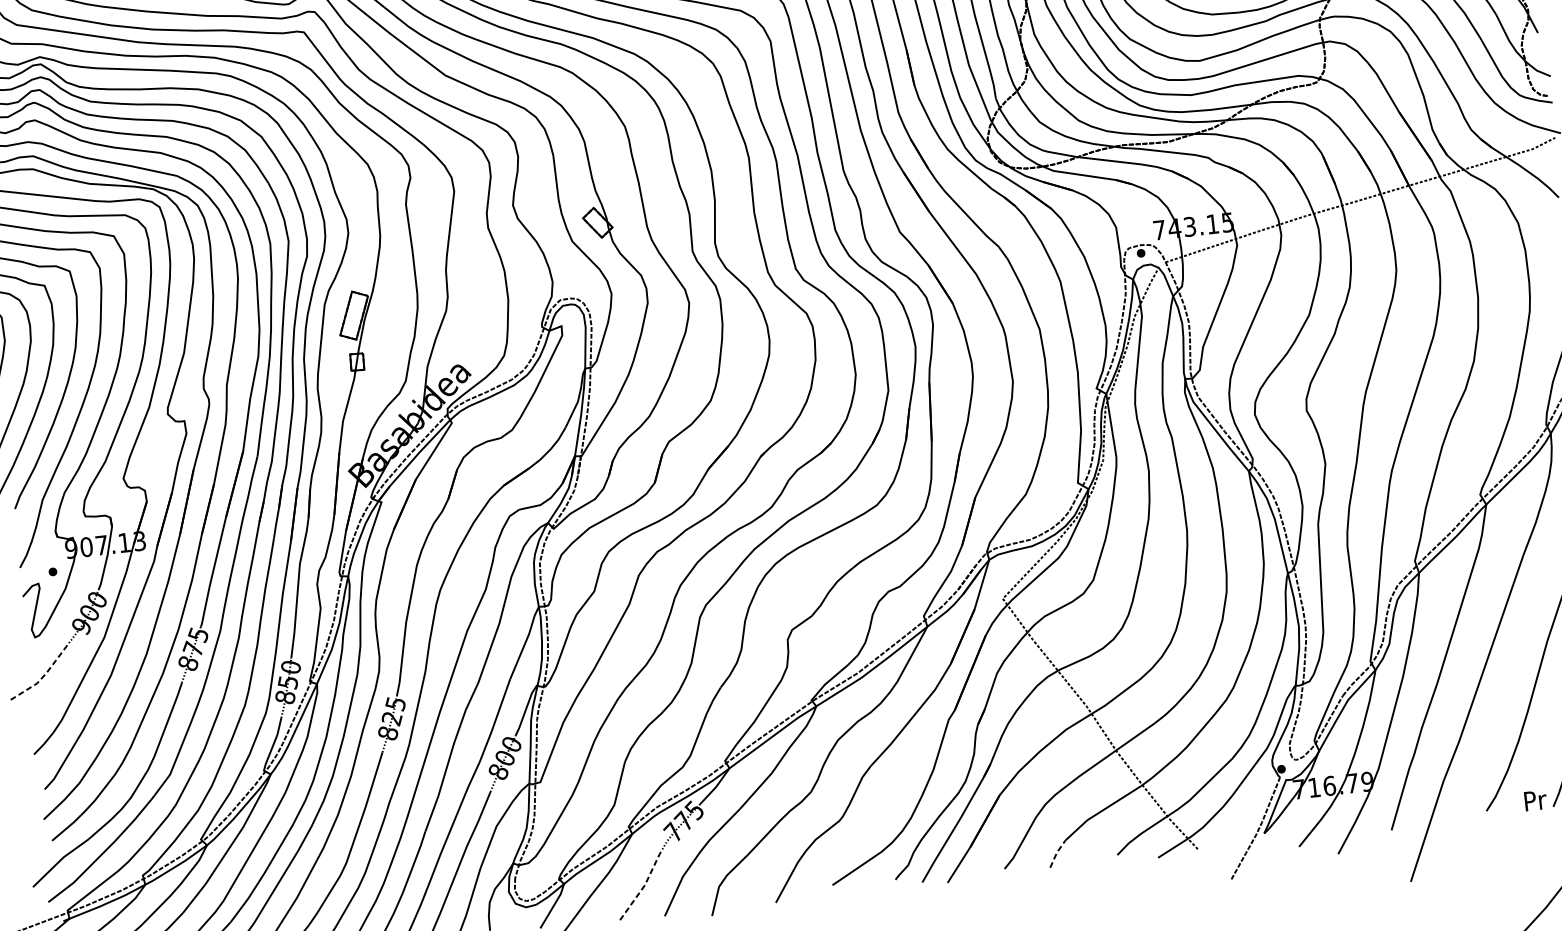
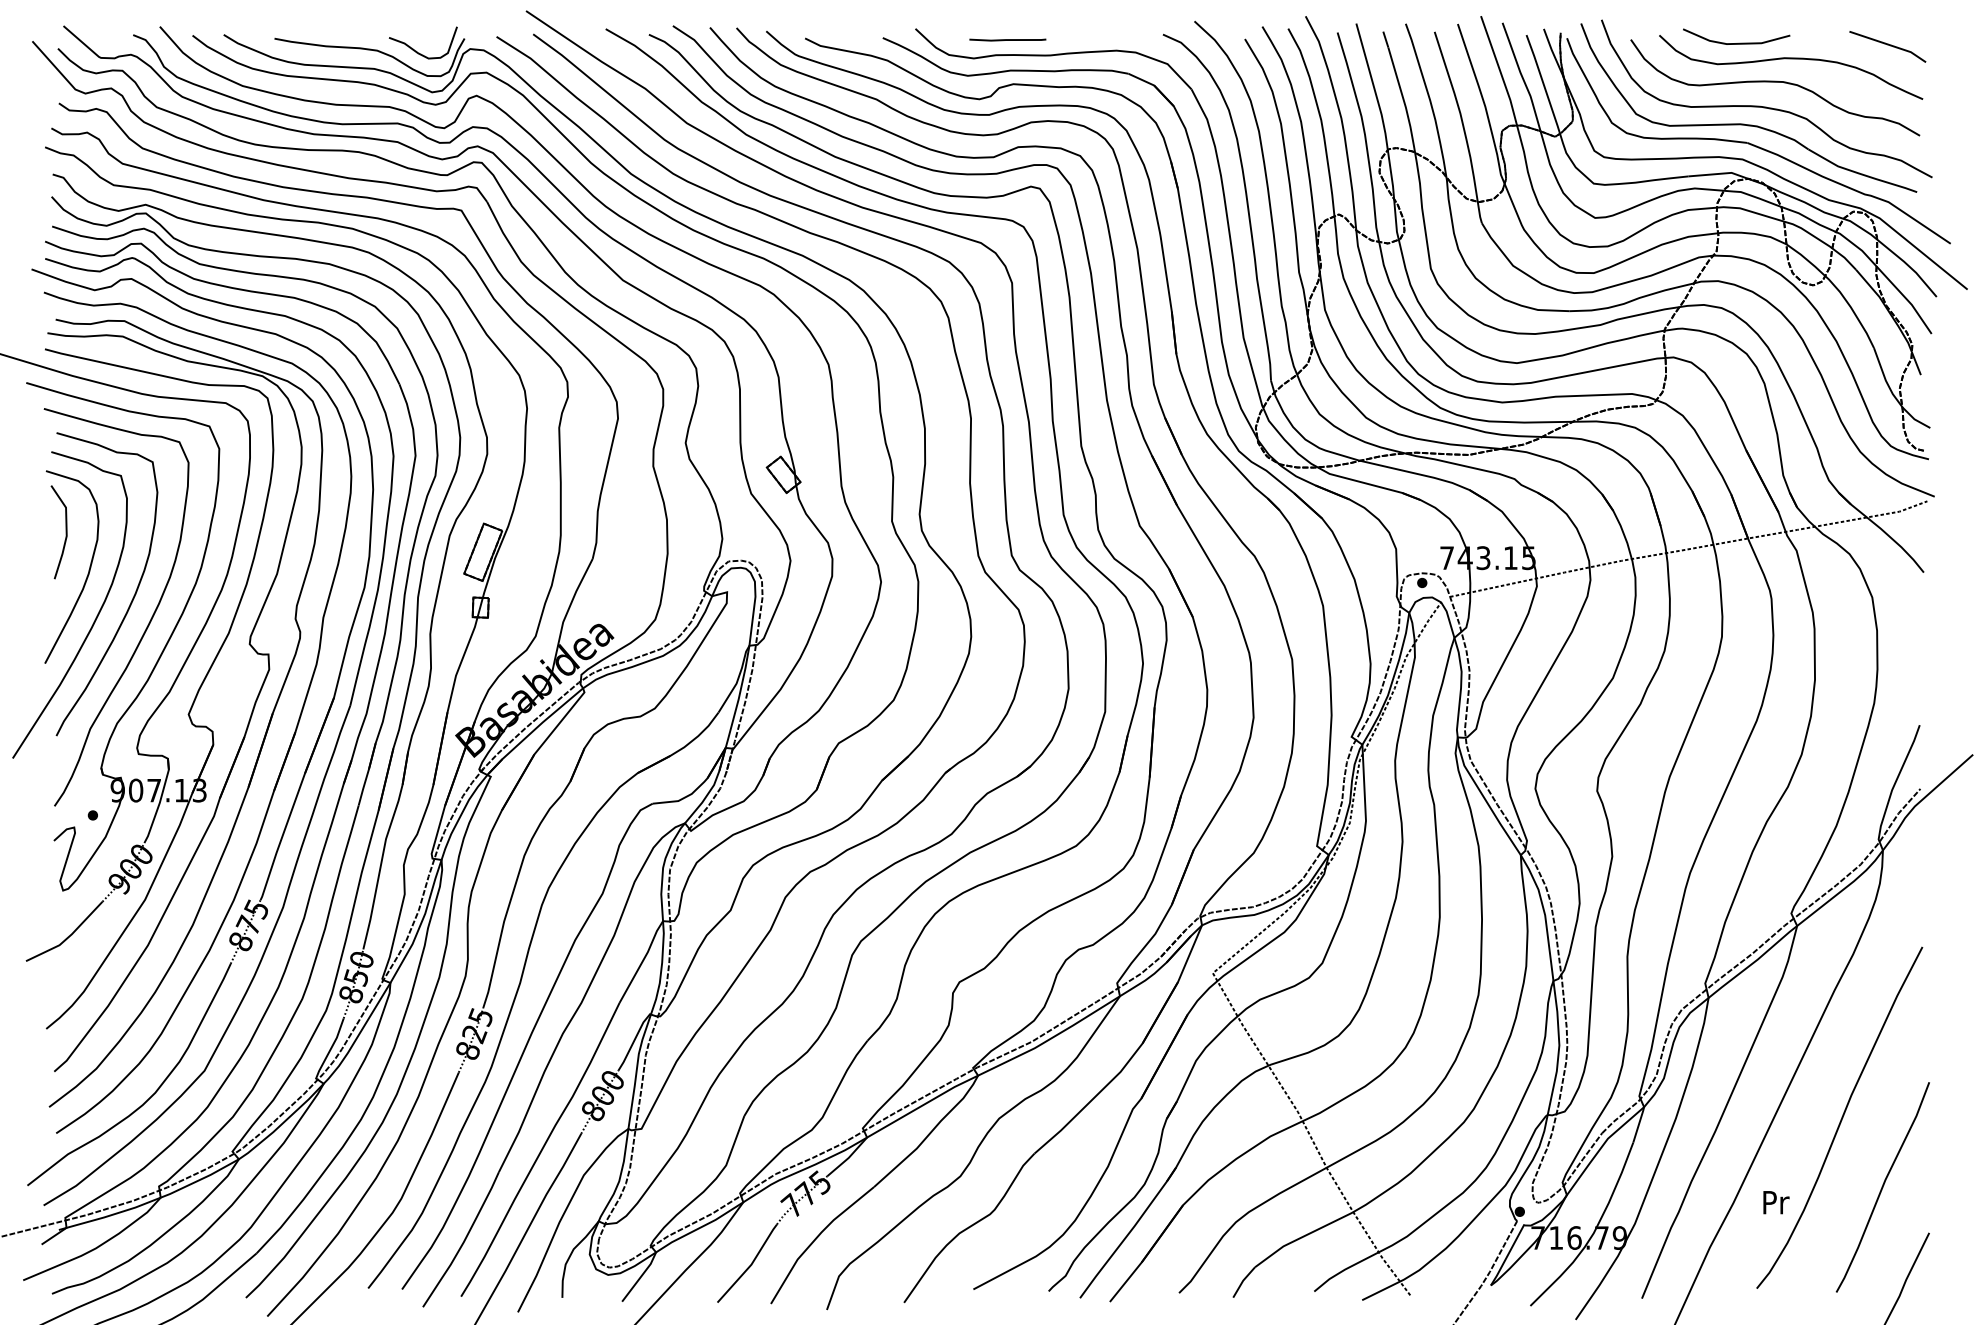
line: (43, 676) -> (68, 937), dashed -> solid
text: (1535, 800) -> (1776, 1202), moved
line: (1057, 852) -> (1243, 1280), dashed -> solid
line: (644, 885) -> (751, 1264), dashed -> solid

